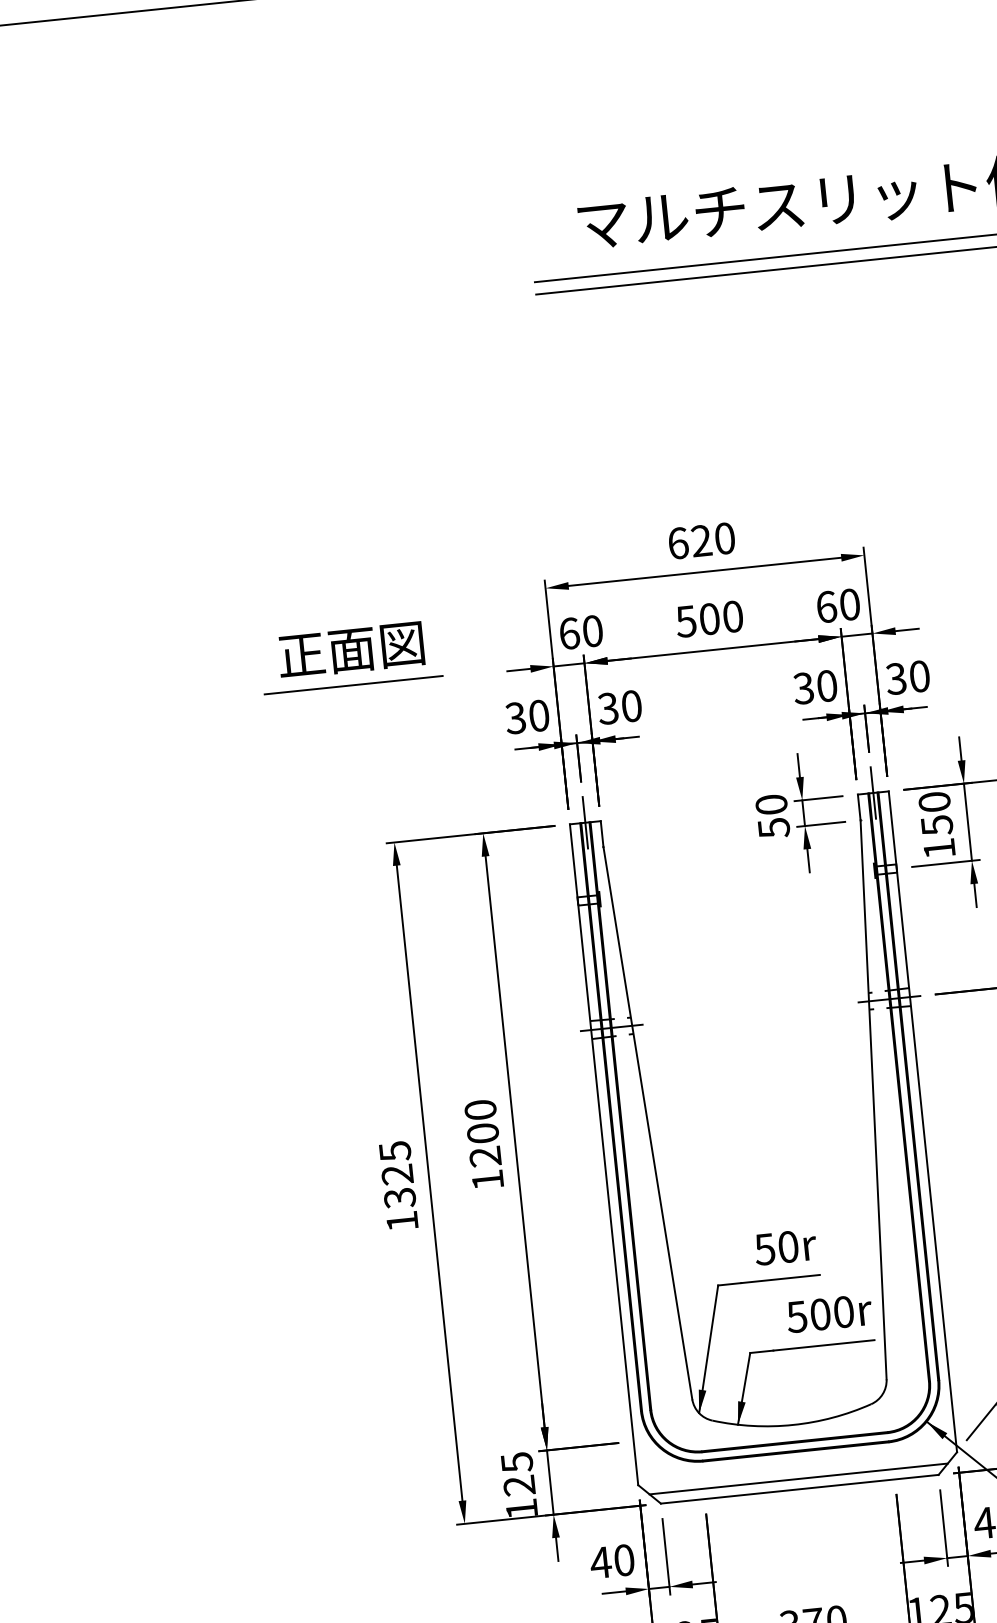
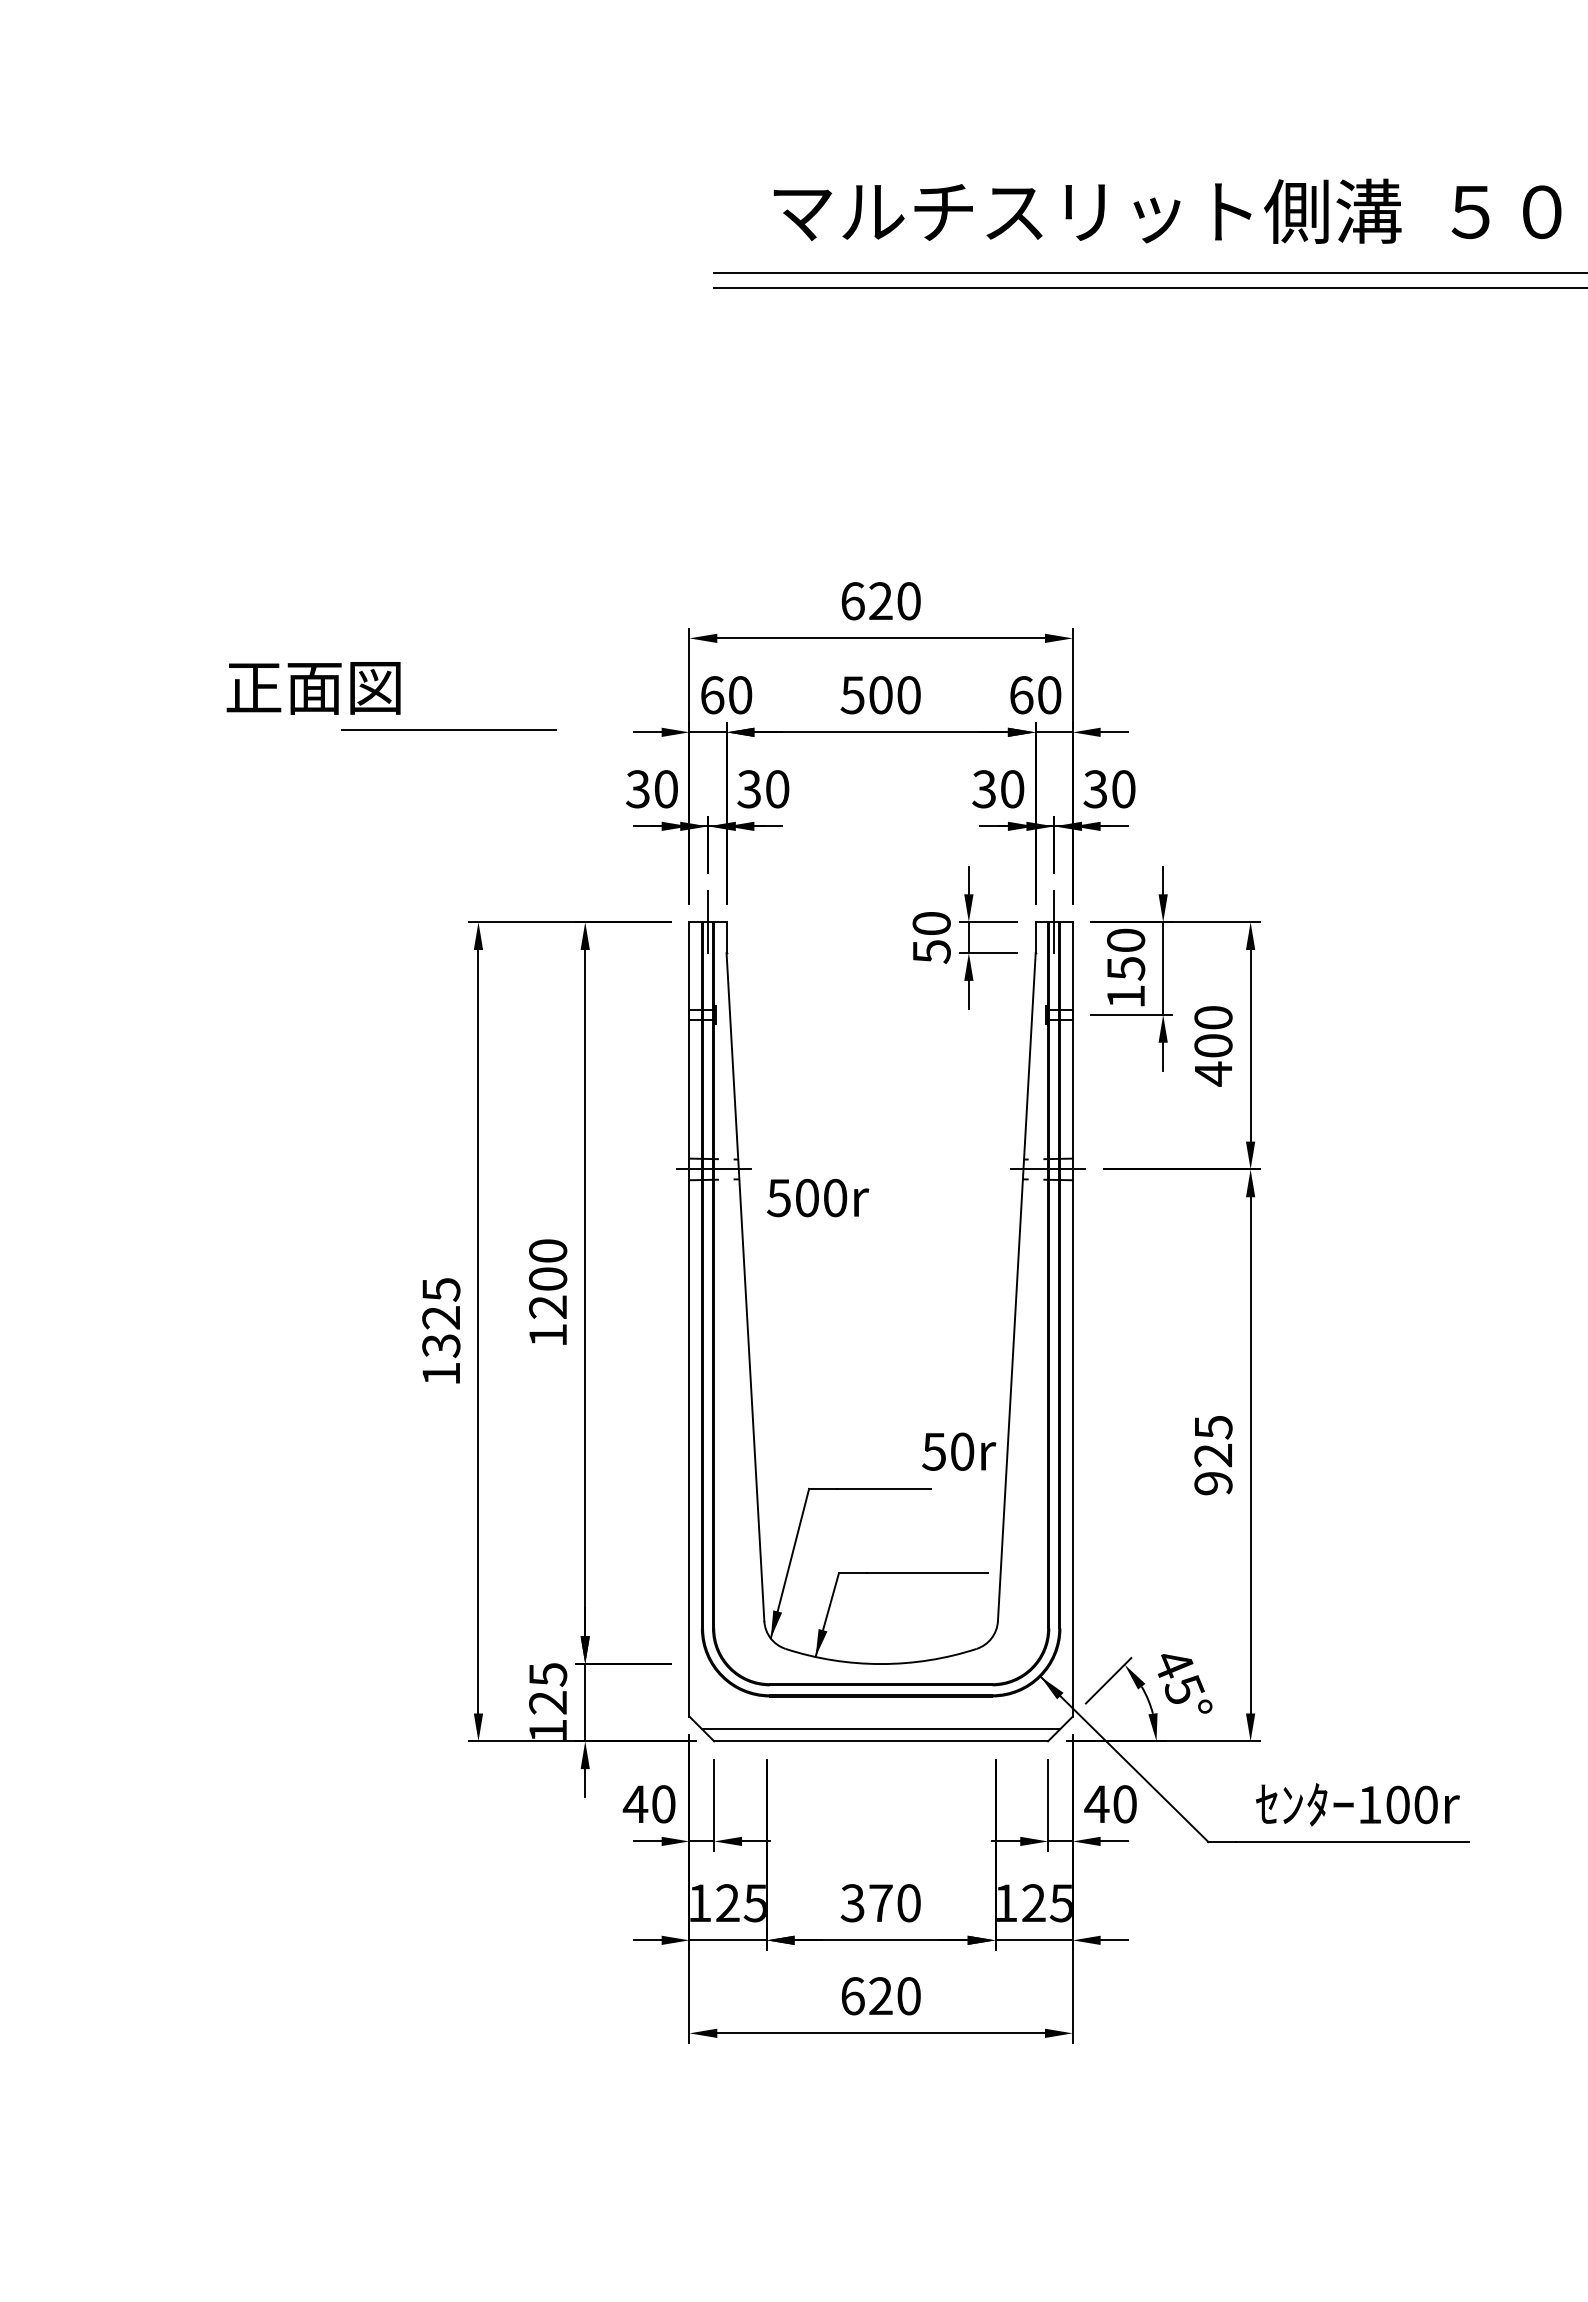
text: (351, 650) -> (313, 688), moved
text: (785, 1247) -> (959, 1451), moved
text: (829, 1313) -> (818, 1197), moved

